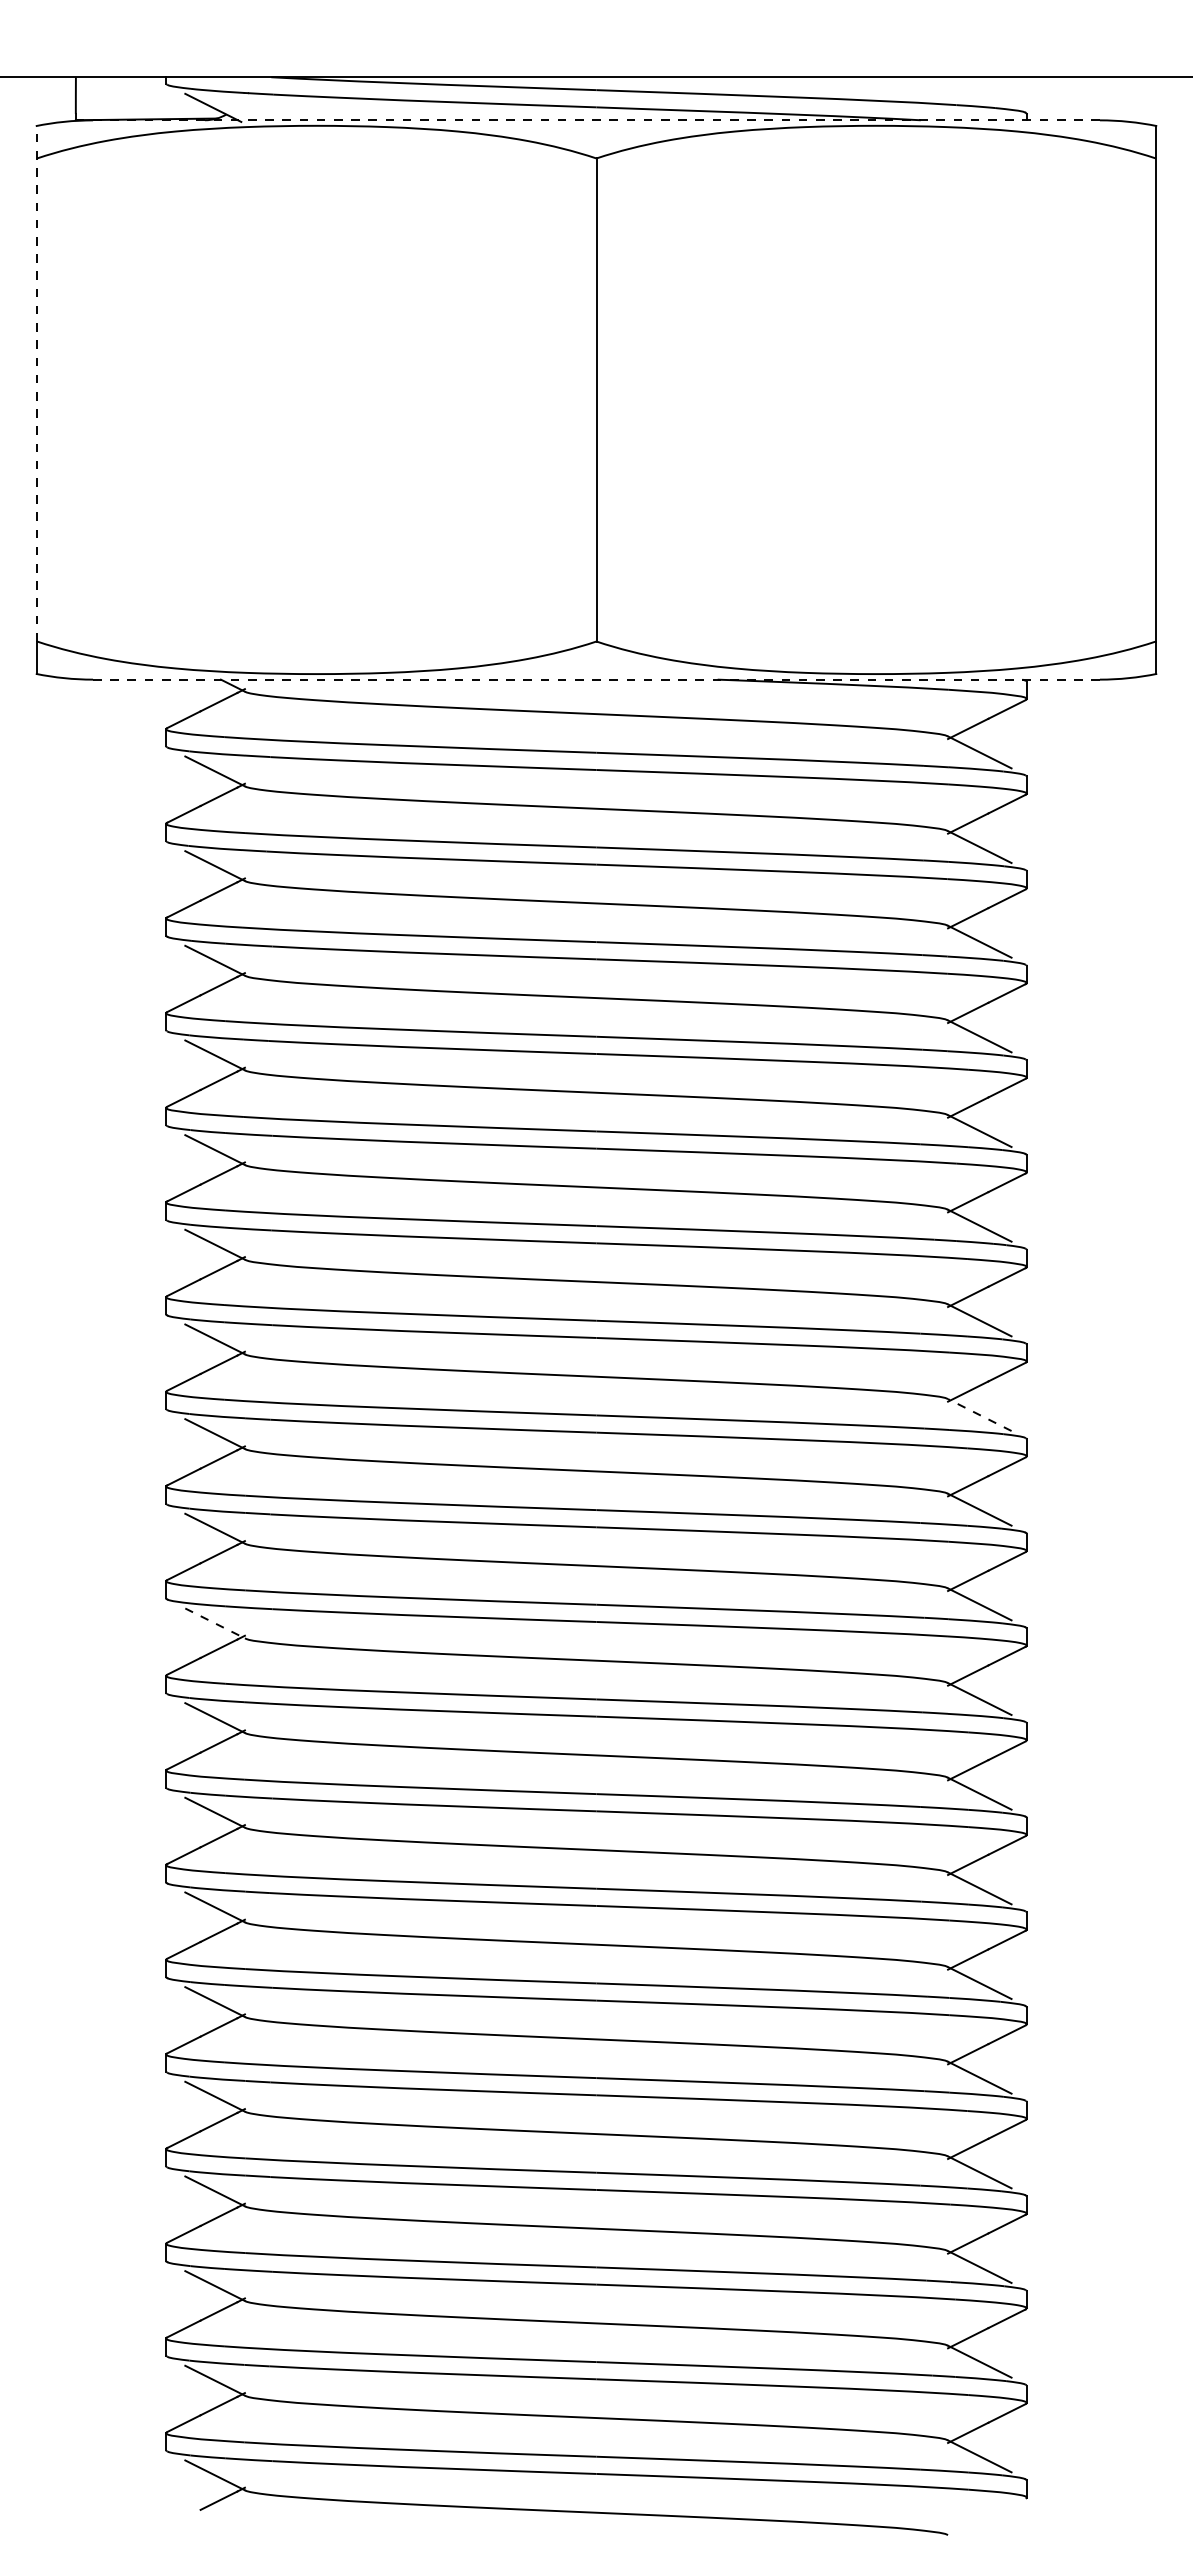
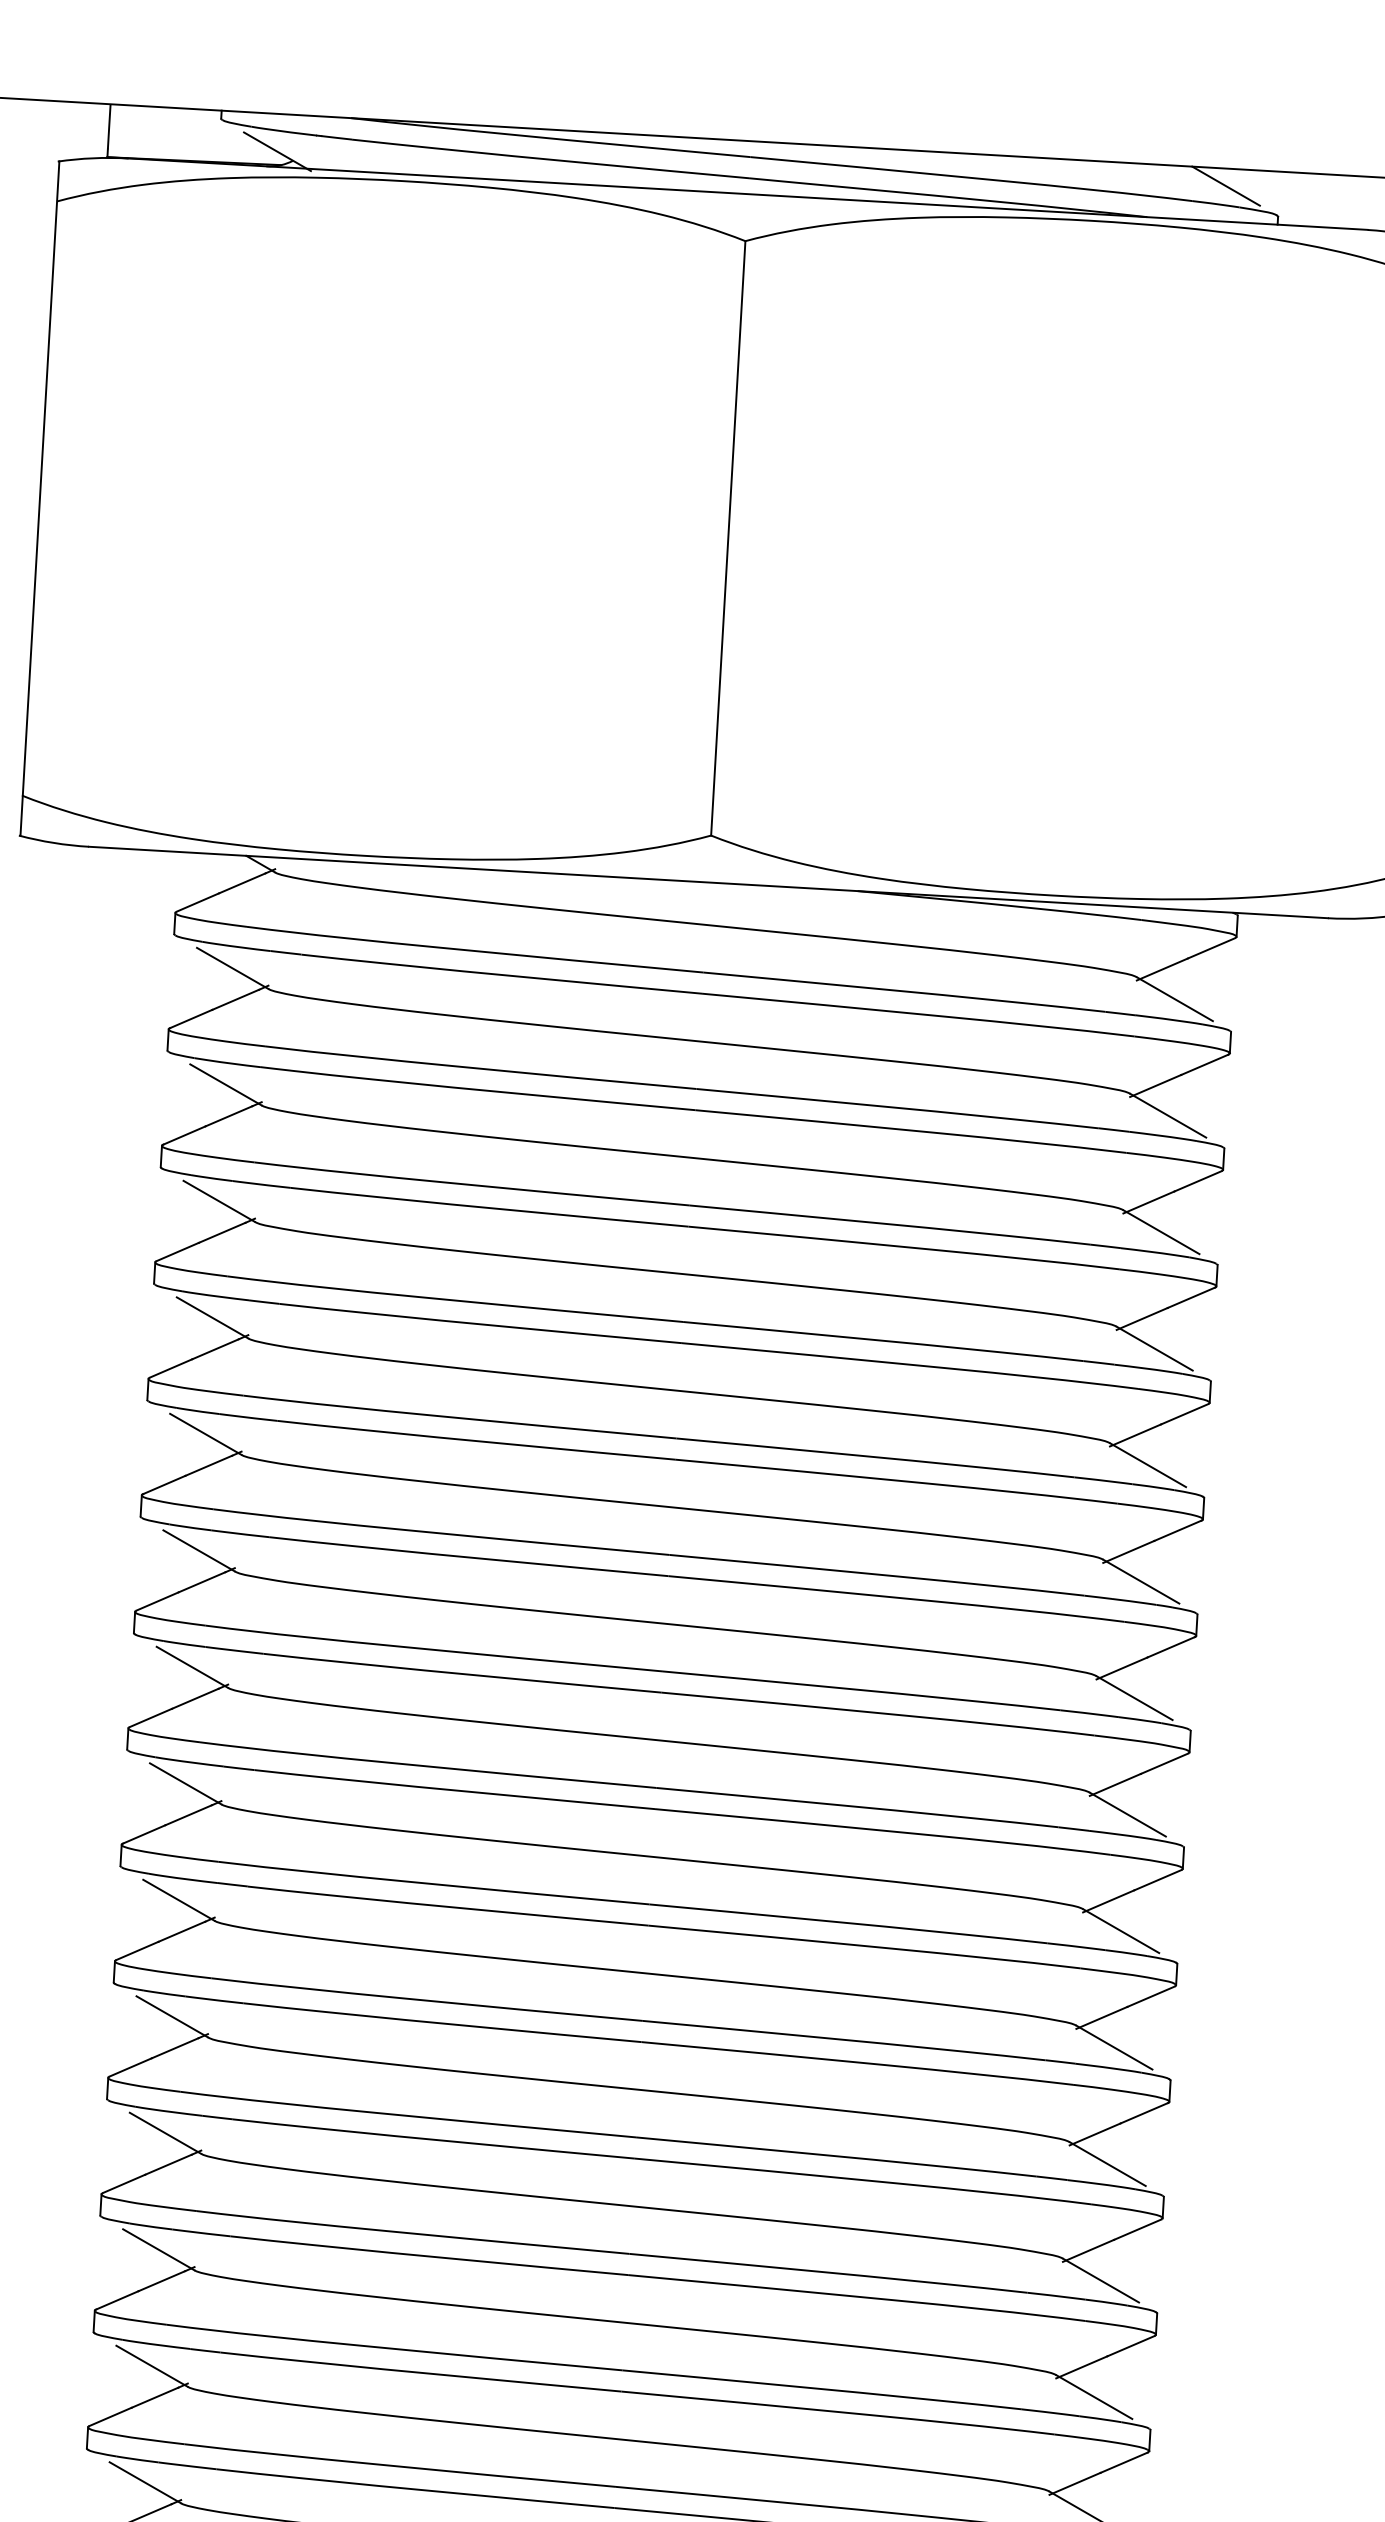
line: (982, 91) -> (1225, 186), added
line: (588, 120) -> (738, 193), dashed -> solid
line: (37, 383) -> (41, 478), dashed -> solid
line: (596, 679) -> (708, 882), dashed -> solid
line: (979, 1415) -> (1127, 1815), dashed -> solid
line: (215, 1623) -> (172, 2016), dashed -> solid

